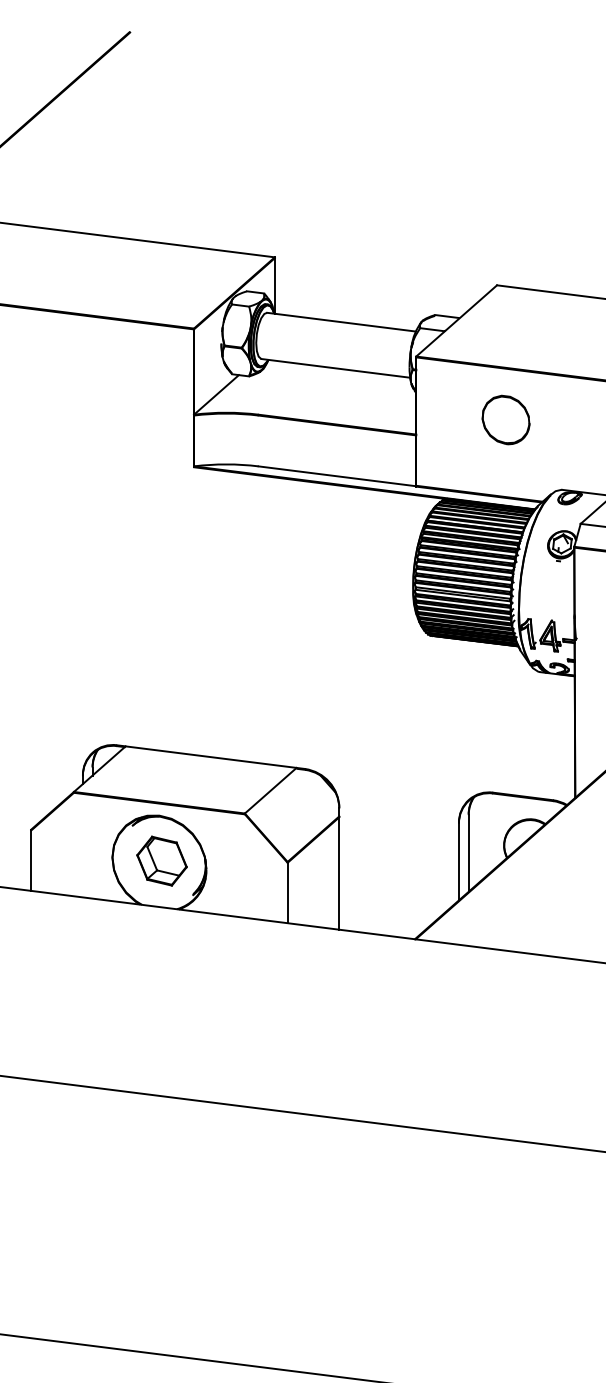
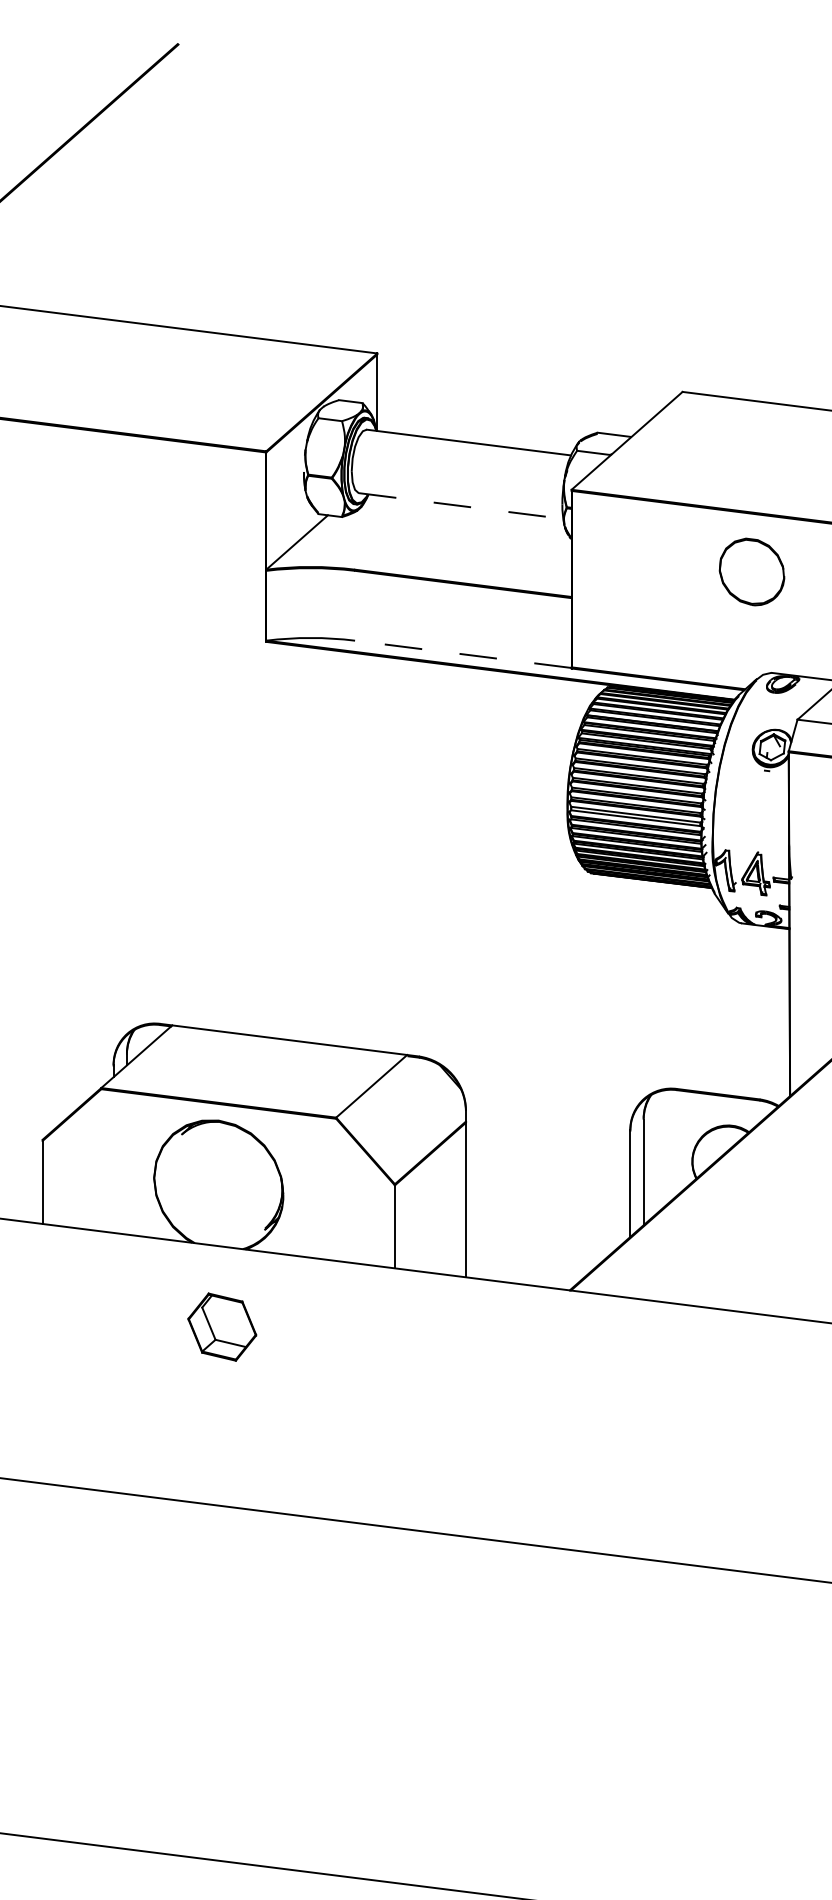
line: (336, 368) -> (461, 506), solid -> dashed
part: (505, 419) -> (751, 571), moved
line: (336, 476) -> (462, 654), solid -> dashed
part: (162, 860) -> (222, 1326), moved

